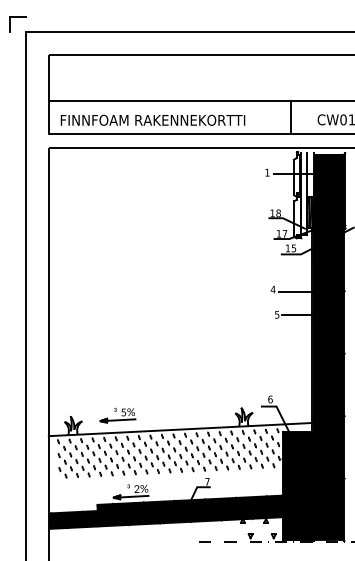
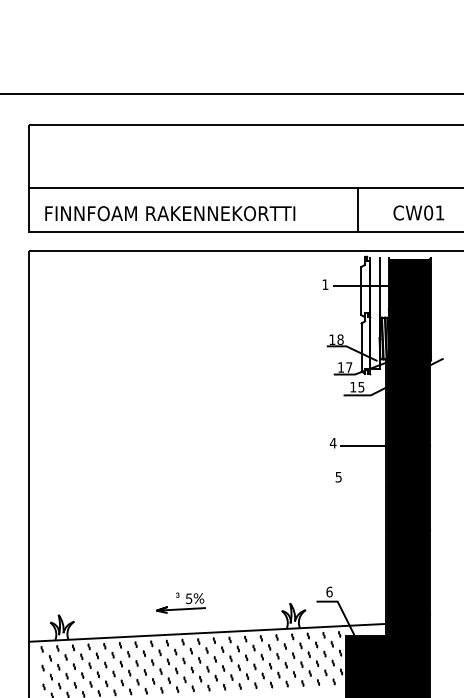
line: (296, 315) -> (364, 478), removed
part: (117, 415) -> (180, 602), moved

